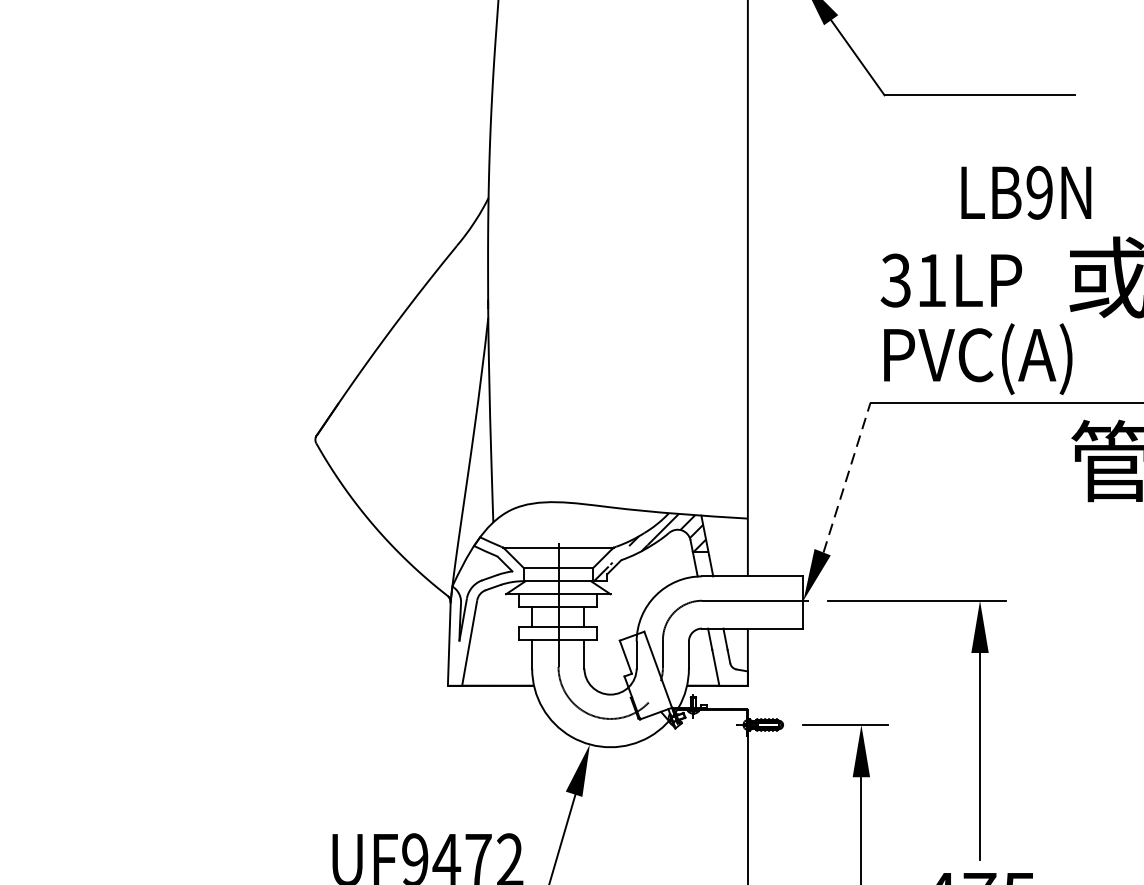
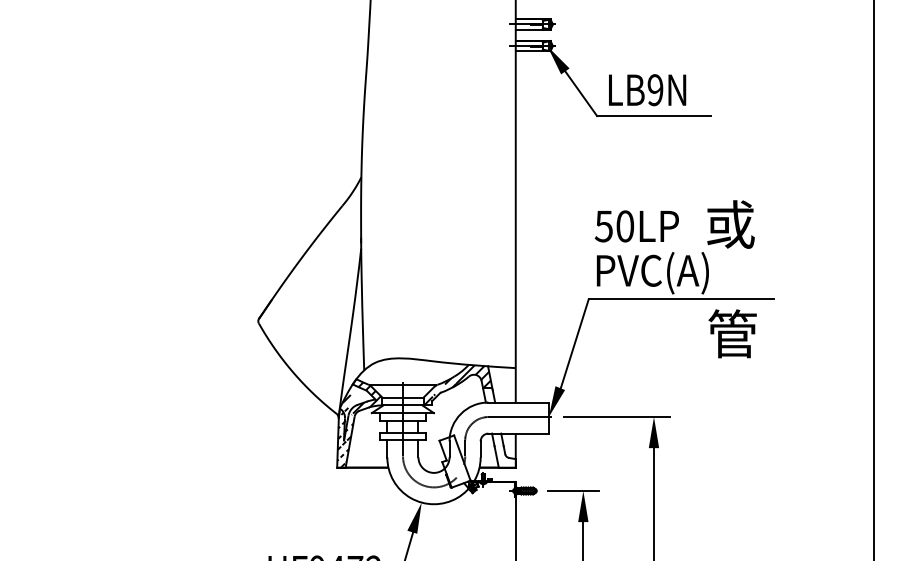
text: (1026, 193) -> (647, 90), moved
text: (913, 280) -> (614, 226), 31LP -> 50LP
line: (846, 477) -> (574, 343), dashed -> solid
hatch: (485, 613) -> (359, 424), added

